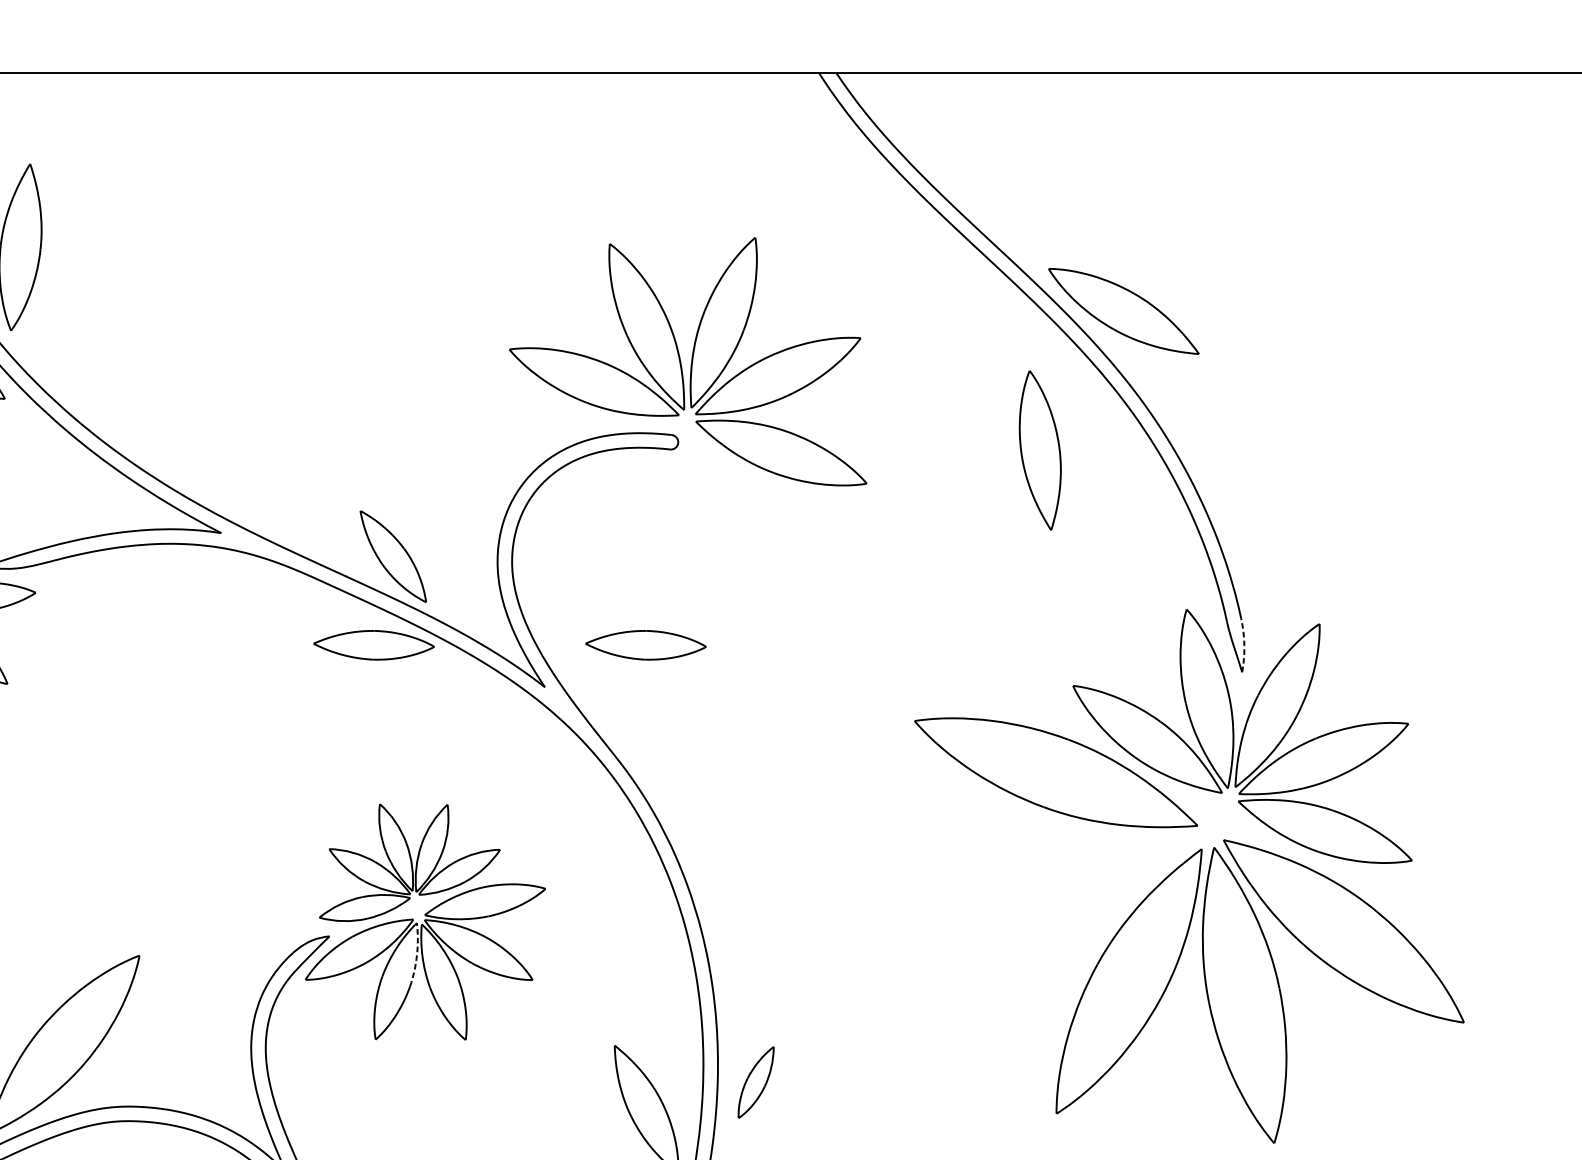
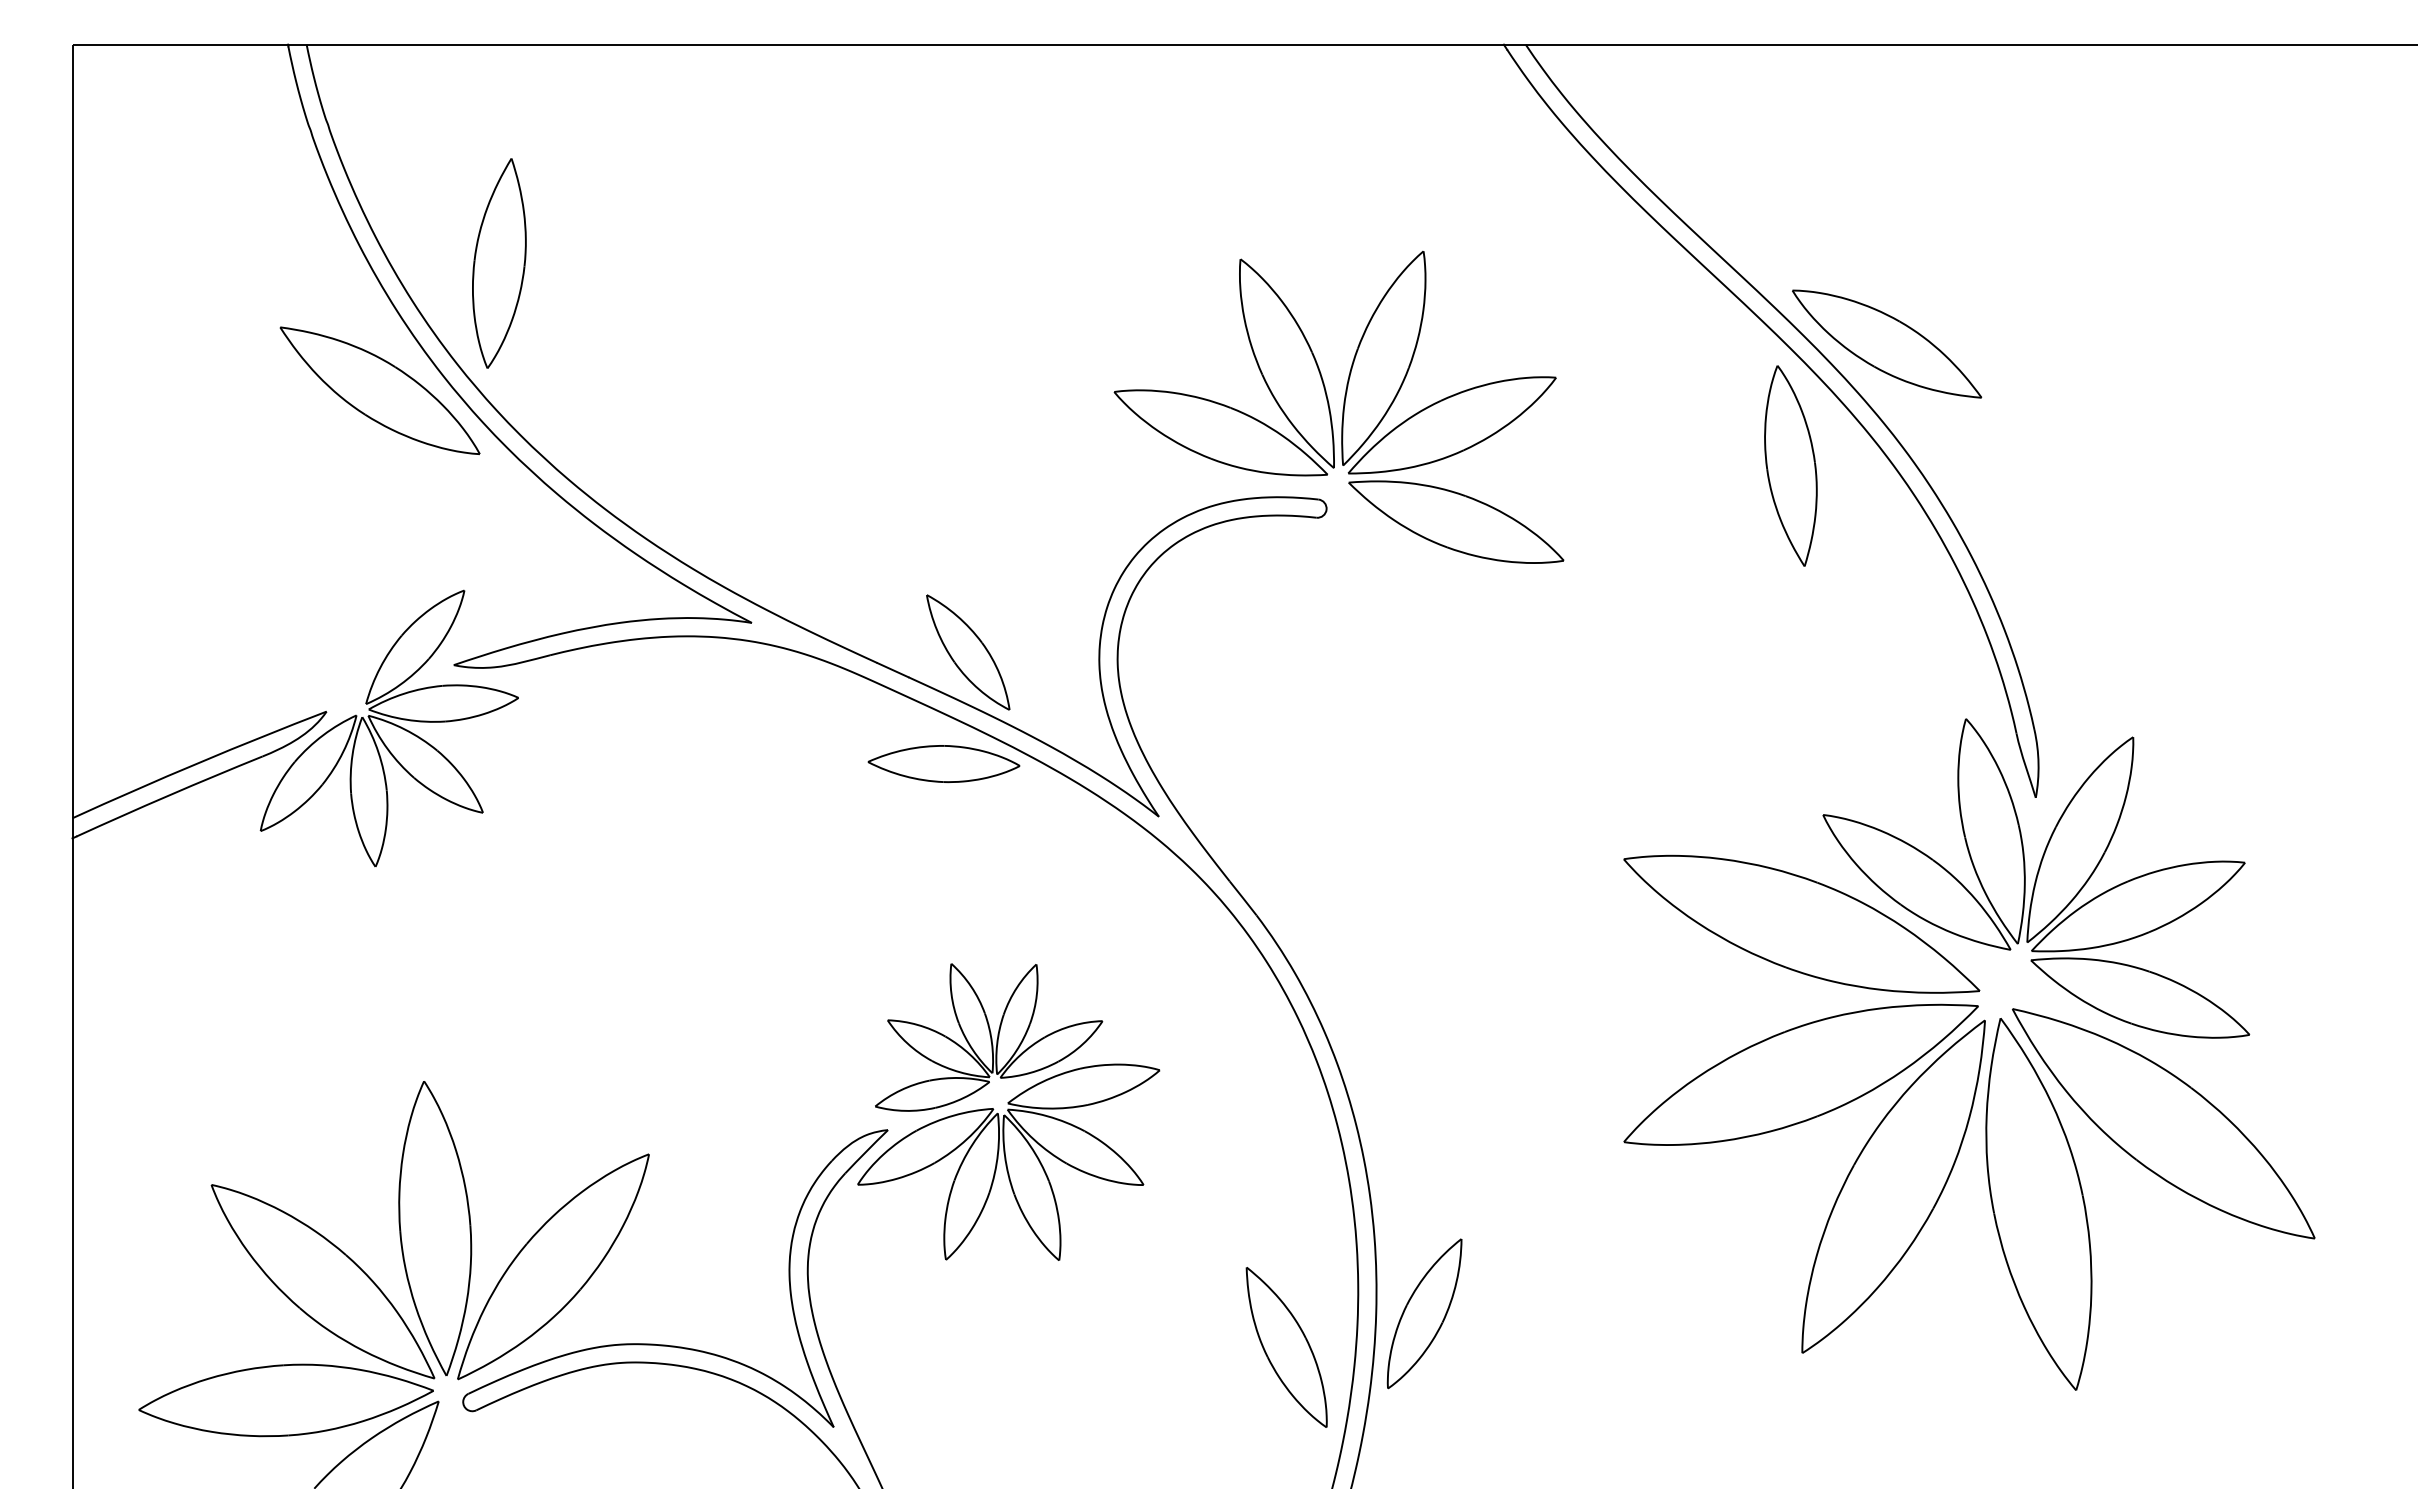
part: (1039, 450) -> (1790, 465), moved
arc: (1244, 644) -> (2038, 763), dashed -> solid
part: (645, 645) -> (1285, 764), removed
part: (1055, 892) -> (1800, 1074), added
arc: (417, 955) -> (998, 1153), dashed -> solid
part: (756, 1082) -> (1424, 1313), size x1.67

